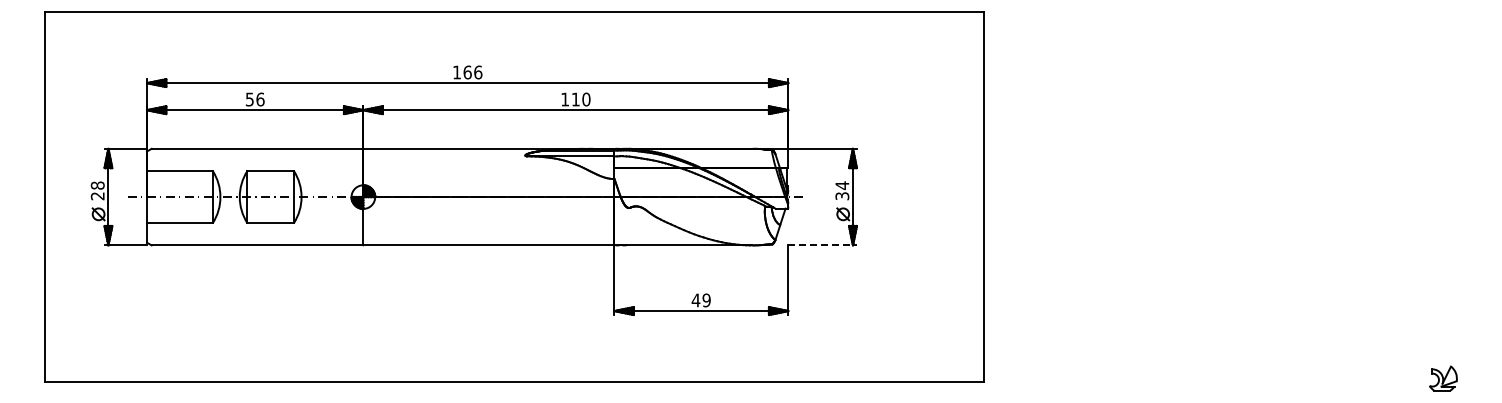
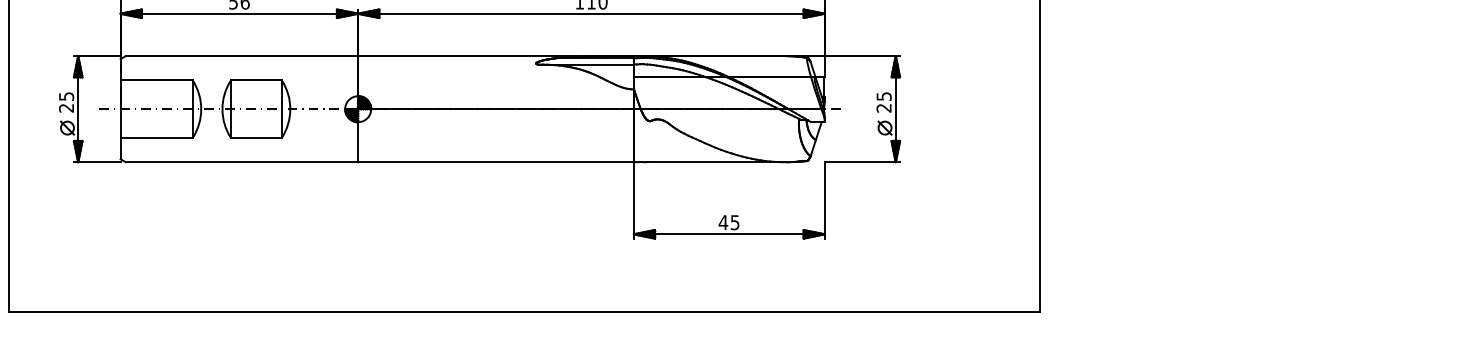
text: (97, 185) -> (66, 96), 28 -> 25
text: (842, 190) -> (884, 101), 34 -> 25
line: (823, 245) -> (863, 162), dashed -> solid
text: (706, 300) -> (734, 222), 49 -> 45

